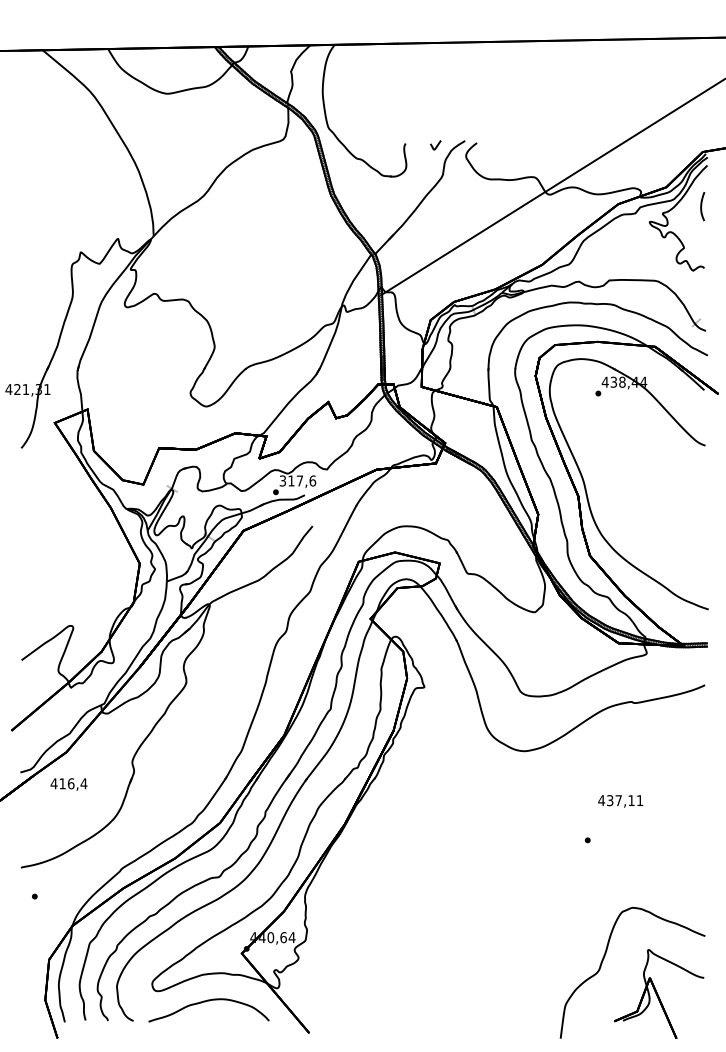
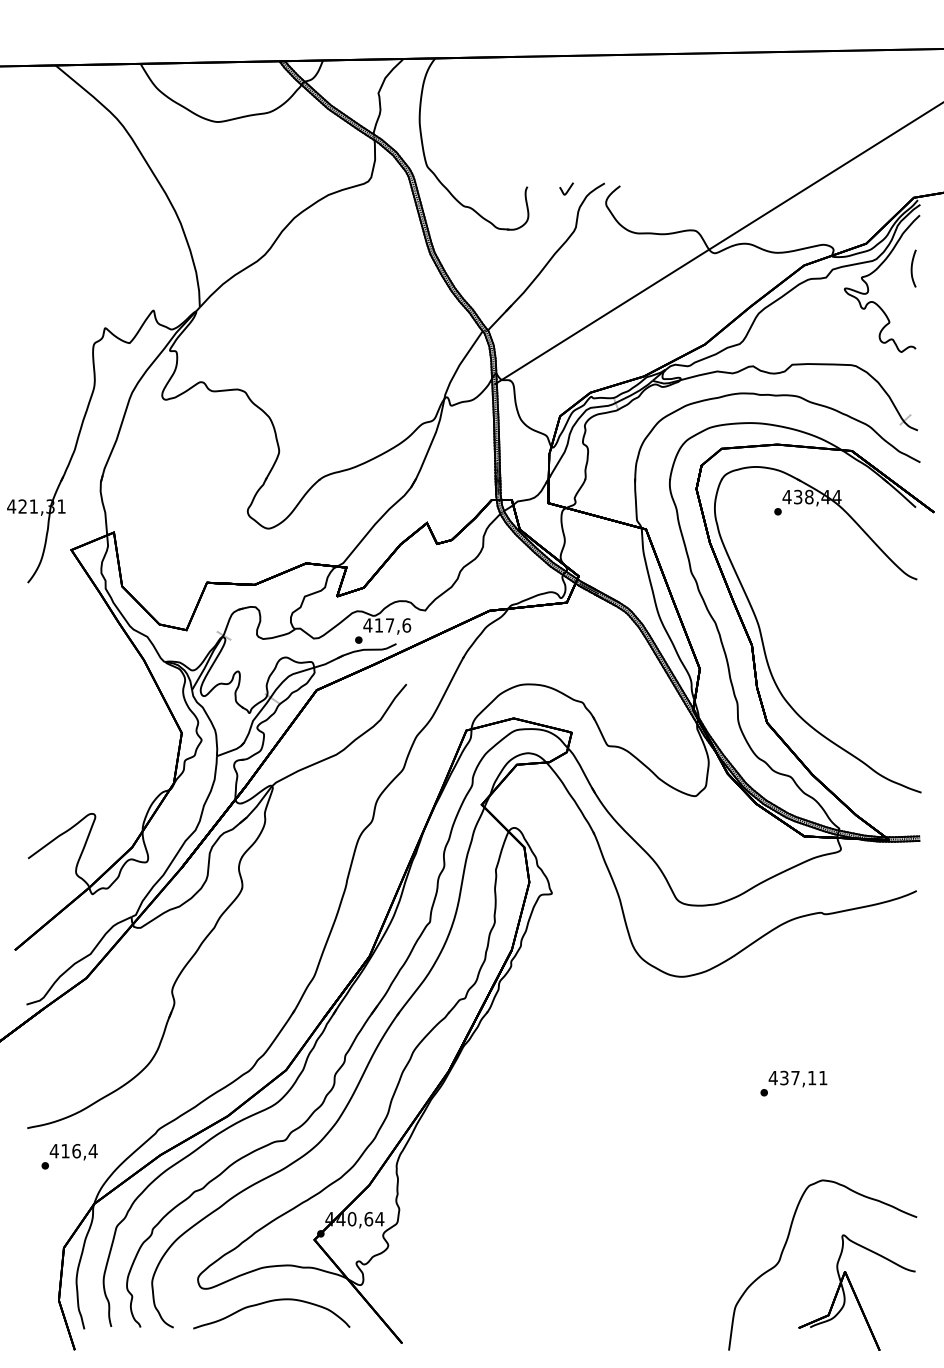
text: (282, 481) -> (367, 625), 317,6 -> 417,6
text: (68, 784) -> (73, 1152), moved
text: (620, 800) -> (797, 1078), moved

